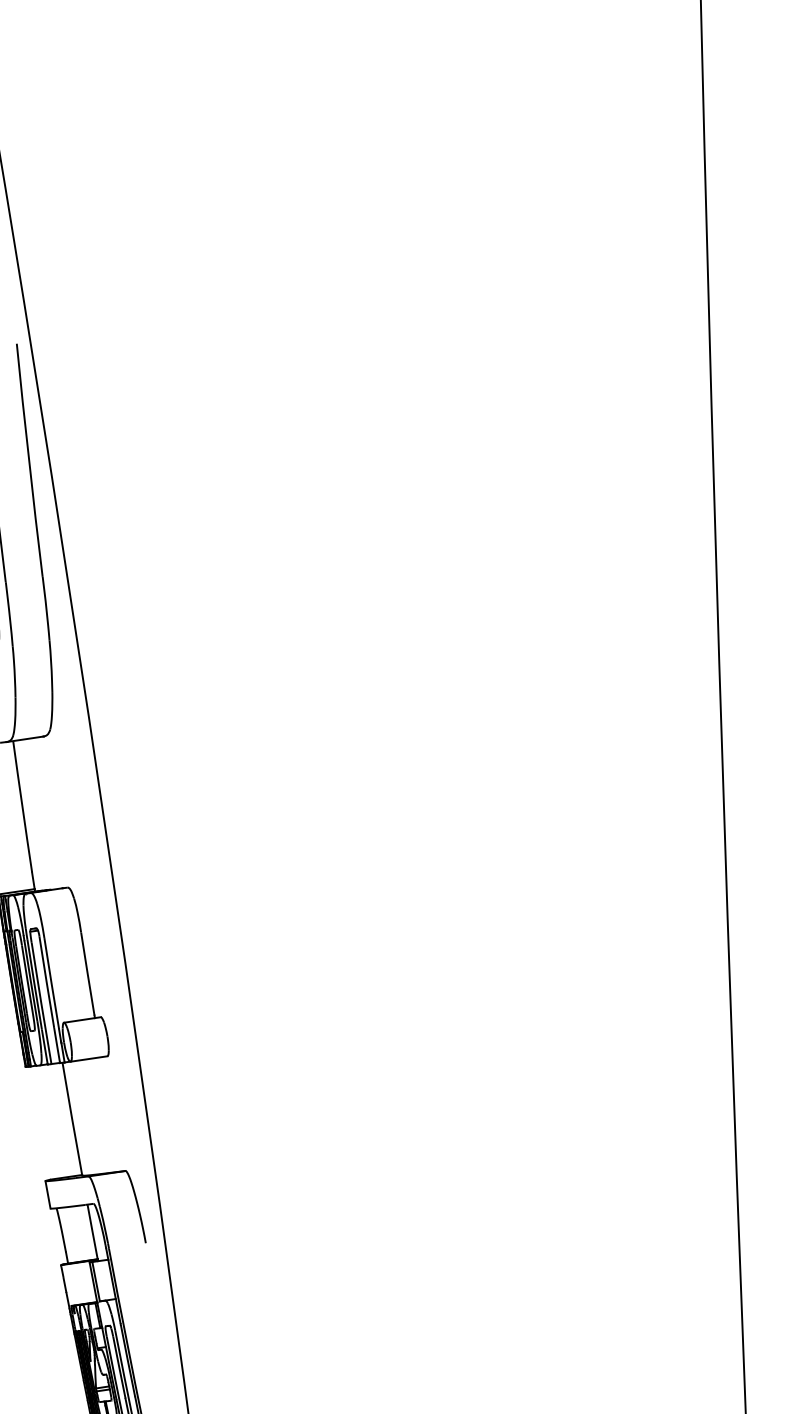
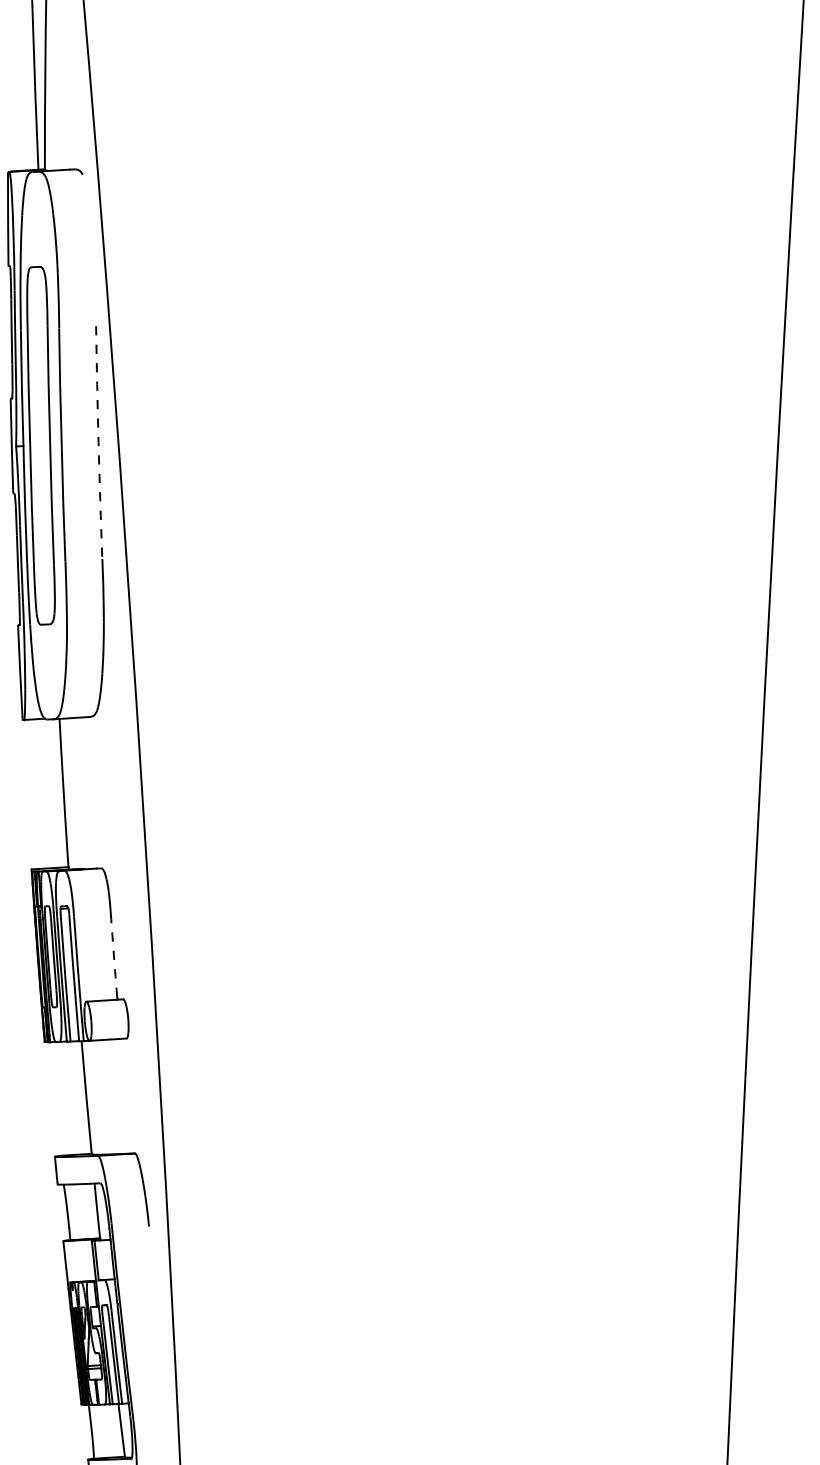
arc: (29, 460) -> (98, 442), solid -> dashed
arc: (87, 974) -> (113, 955), solid -> dashed

